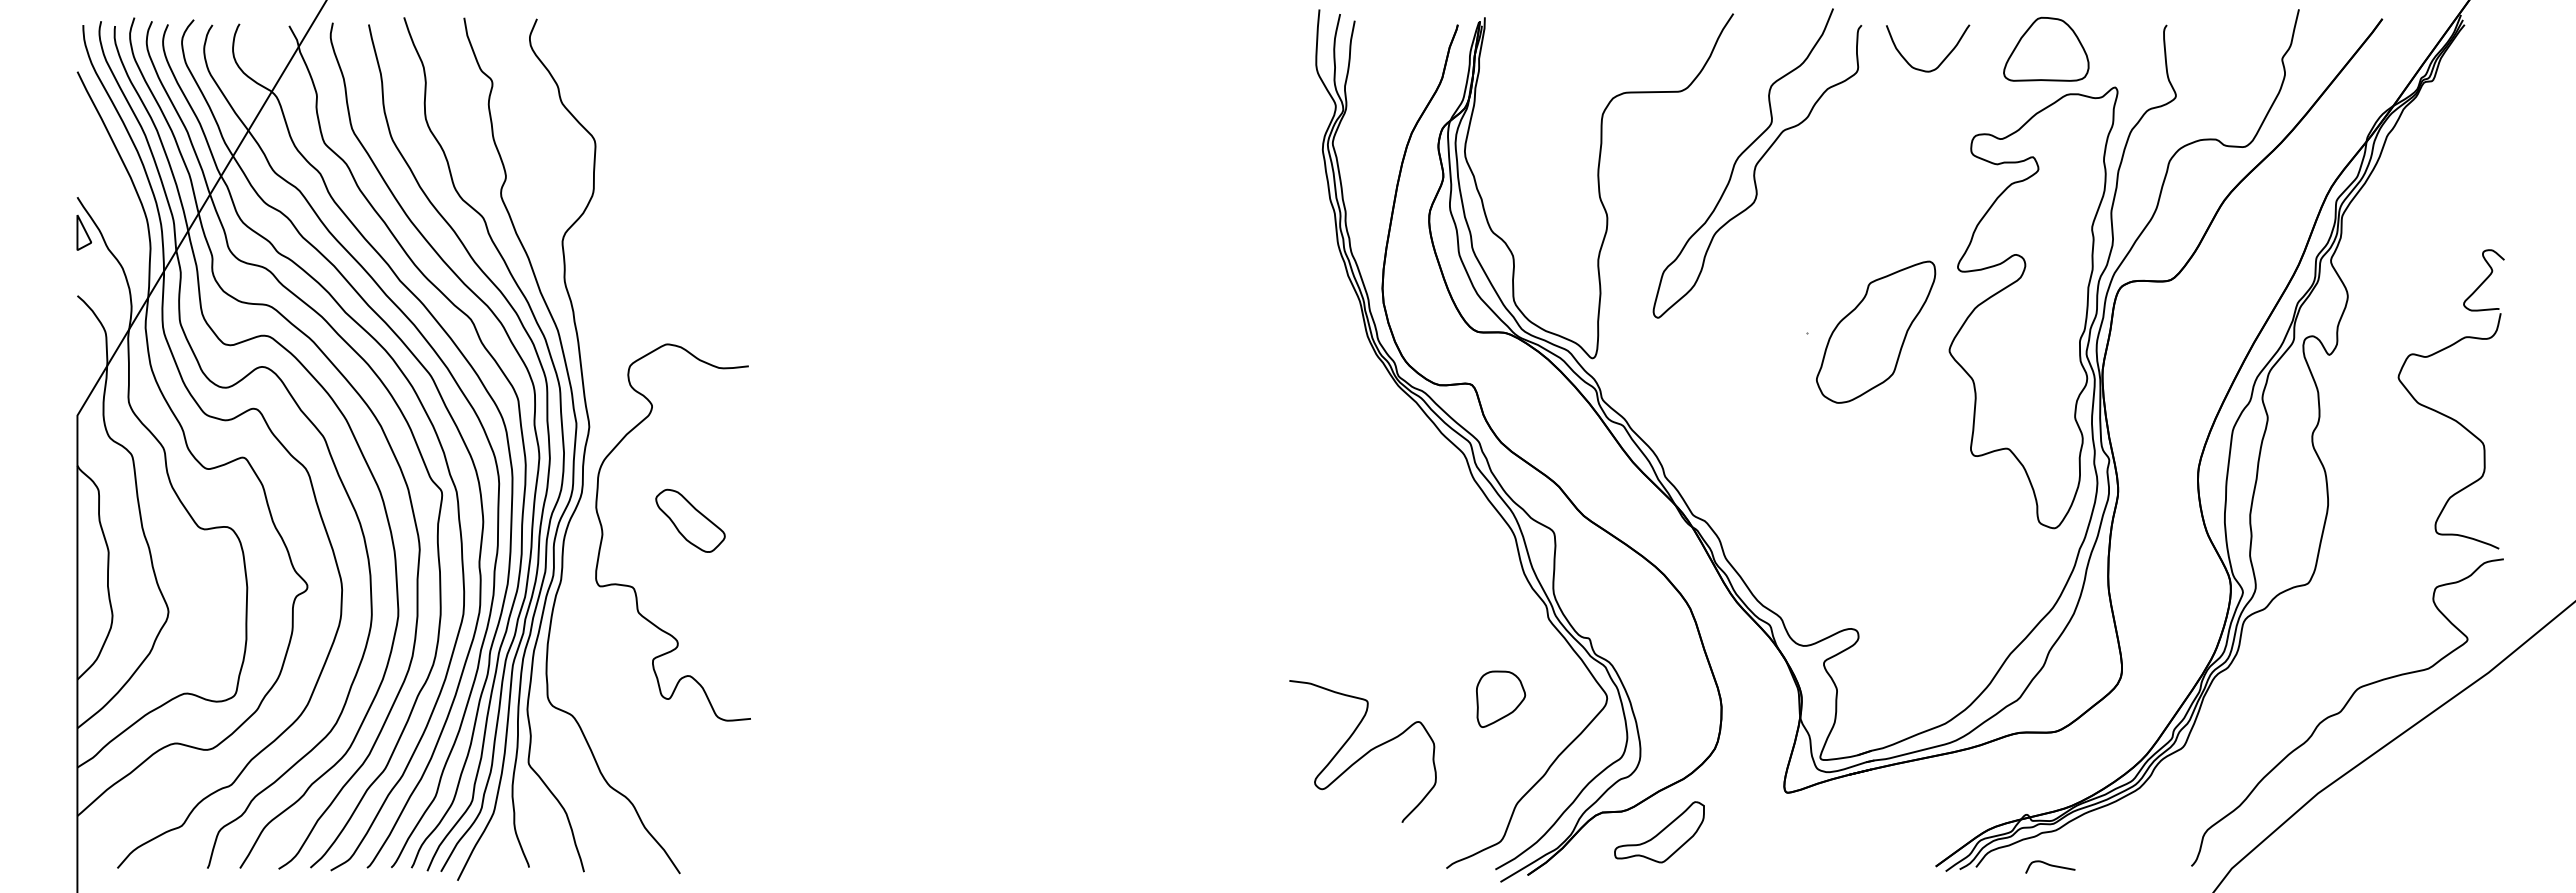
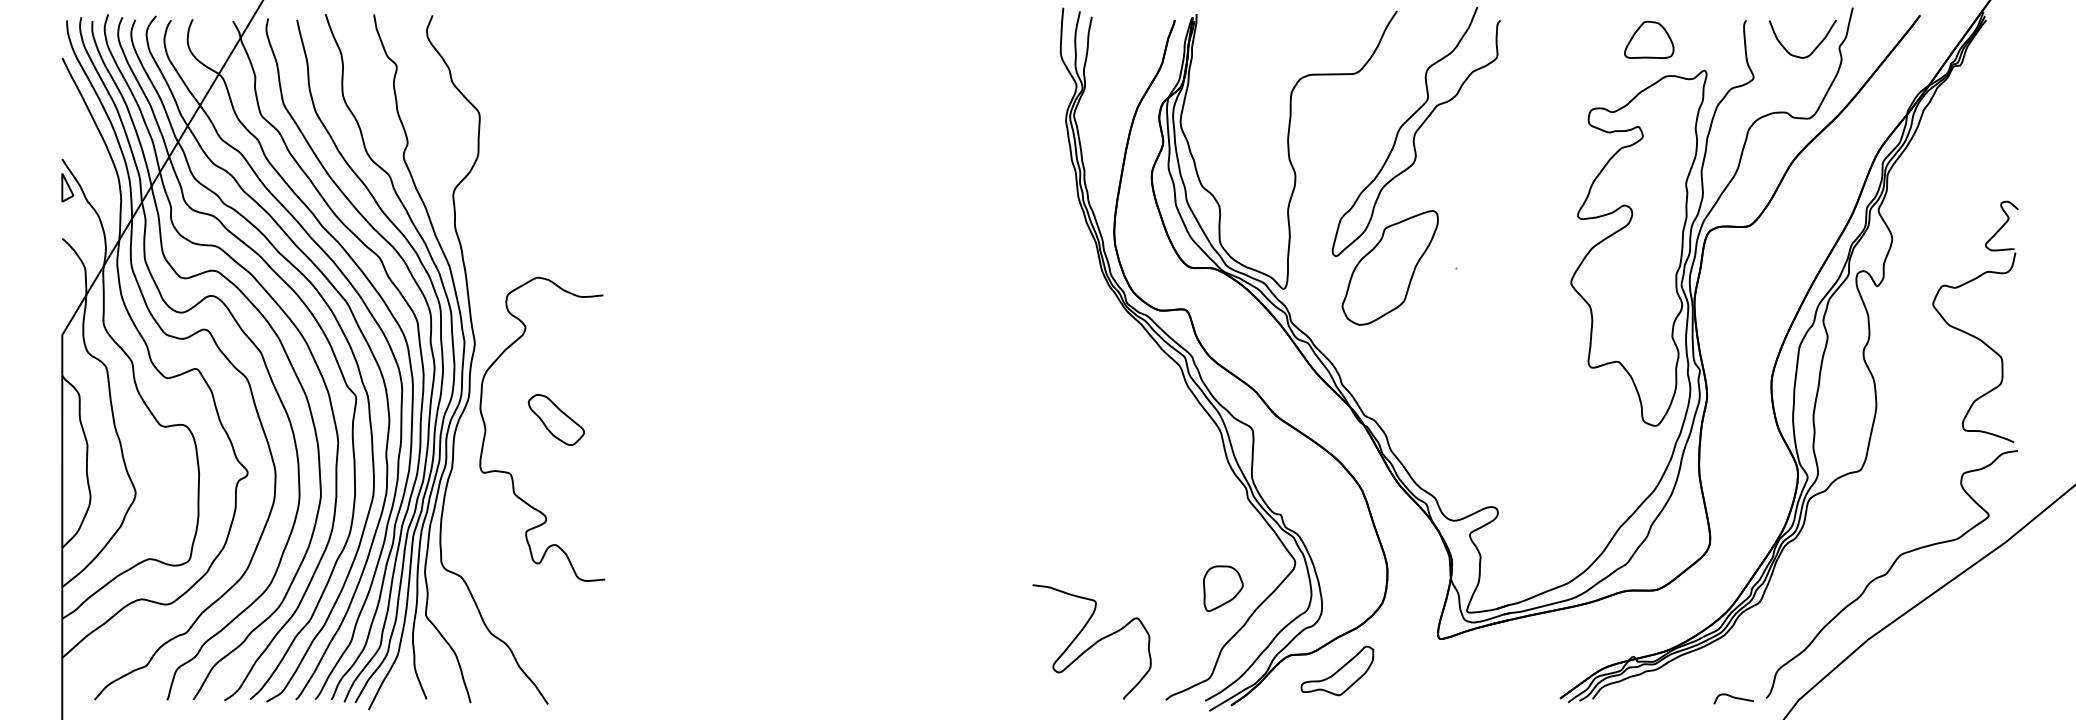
part: (2046, 49) -> (1649, 40), size x0.71
curve: (1941, 61) -> (1813, 49), moved
part: (1876, 331) -> (1390, 267), moved
part: (1501, 698) -> (1223, 588), moved
curve: (1363, 754) -> (1092, 644), moved
curve: (2050, 866) -> (1733, 698), moved

